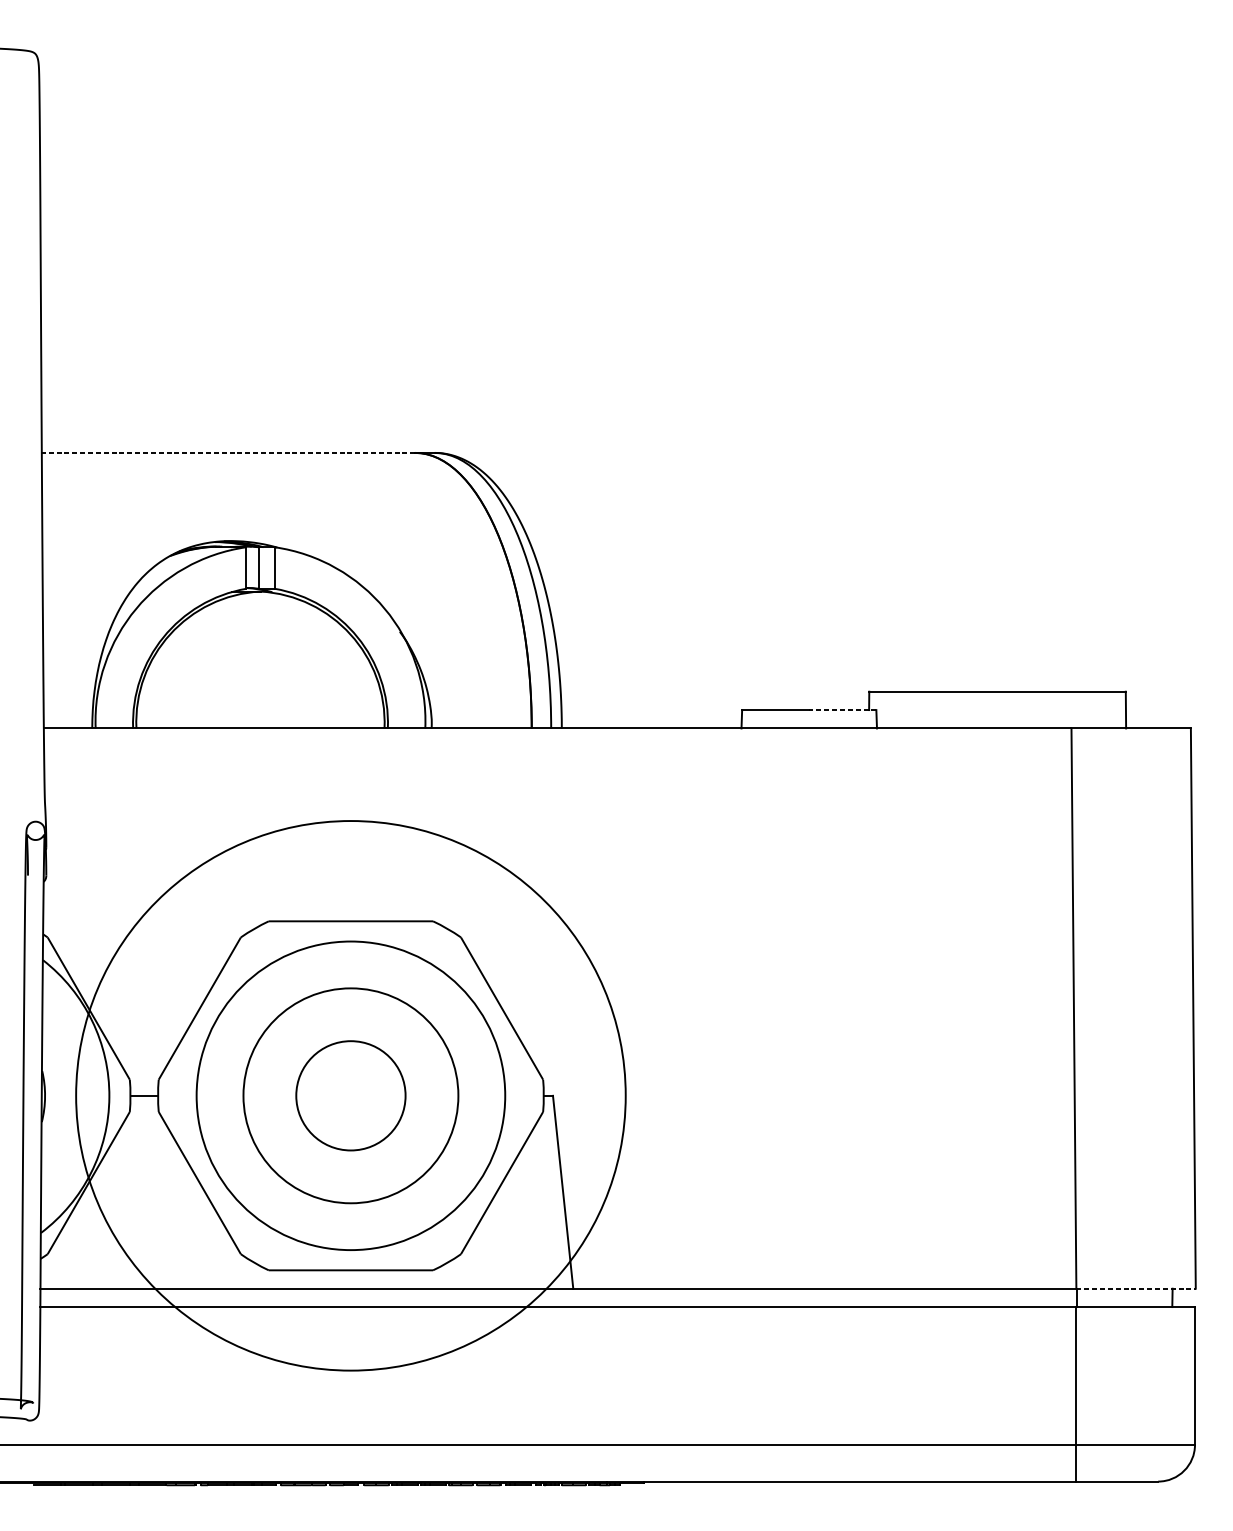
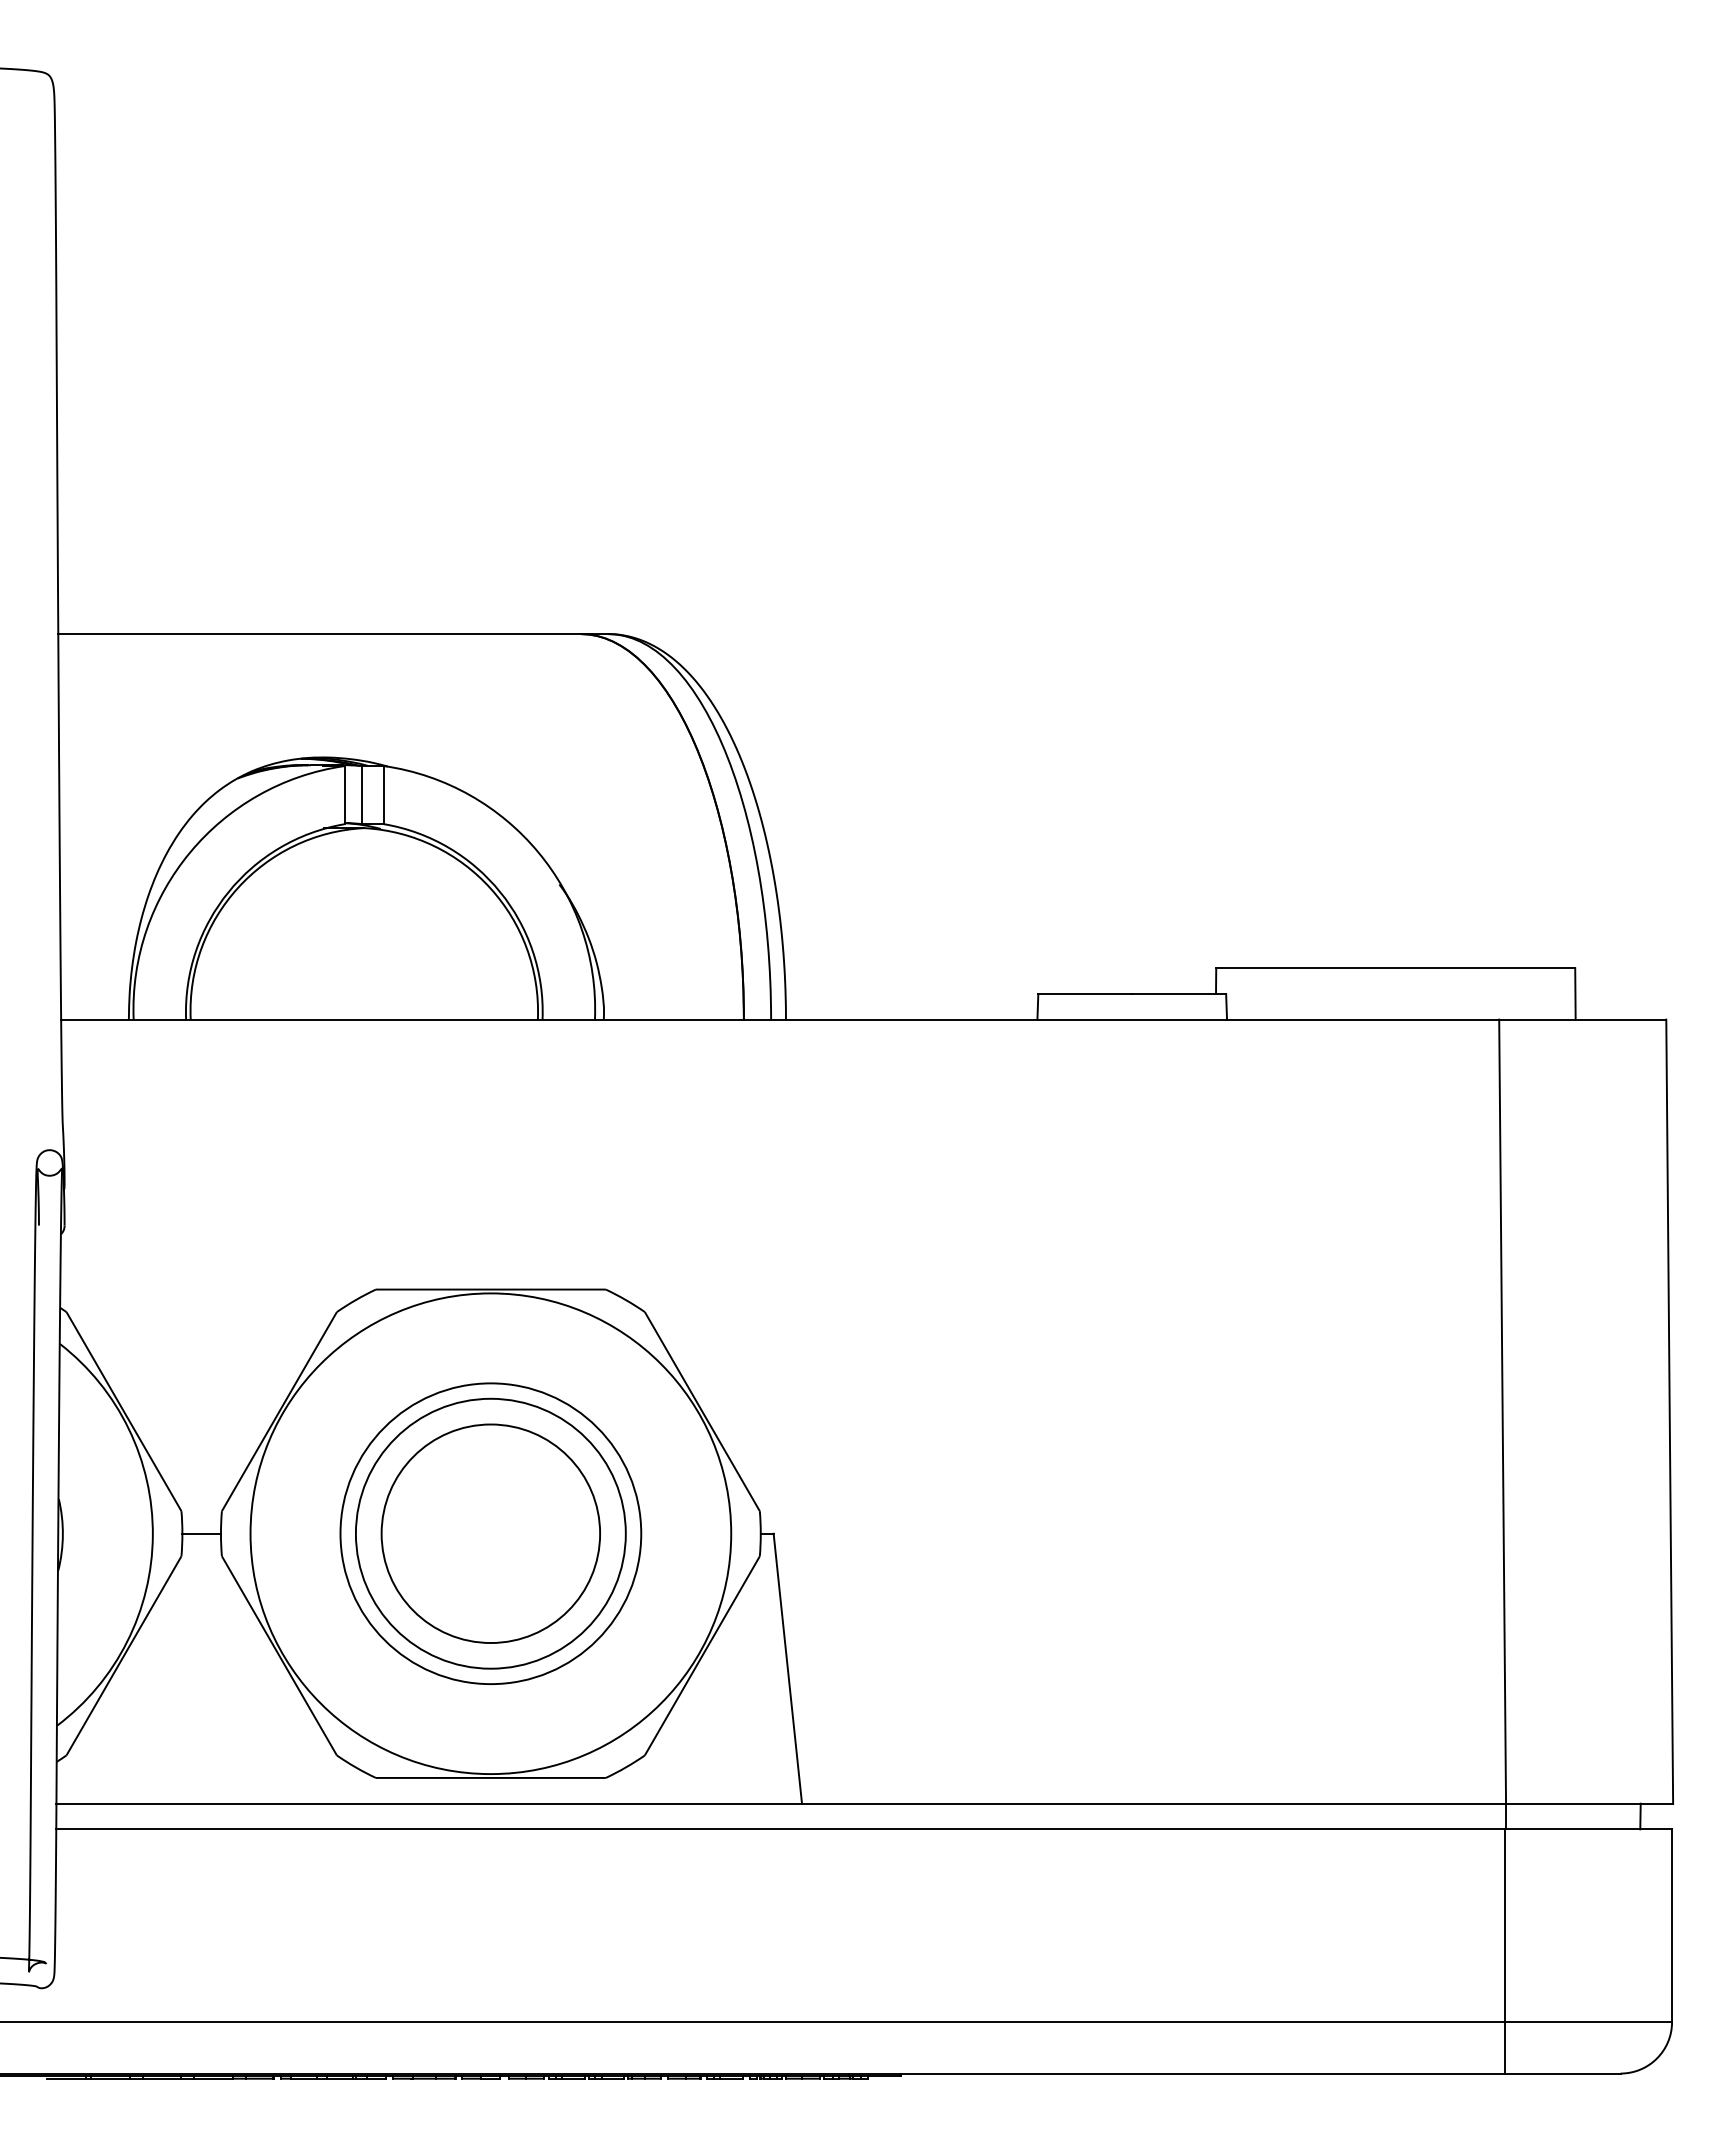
line: (228, 453) -> (319, 634), dashed -> solid
line: (843, 709) -> (1179, 993), dashed -> solid
circle: (350, 1095) -> (490, 1533), size x0.62
circle: (350, 1095) -> (490, 1533), size x0.62
circle: (350, 1095) -> (490, 1533), size x1.43
line: (1136, 1288) -> (1589, 1803), dashed -> solid

